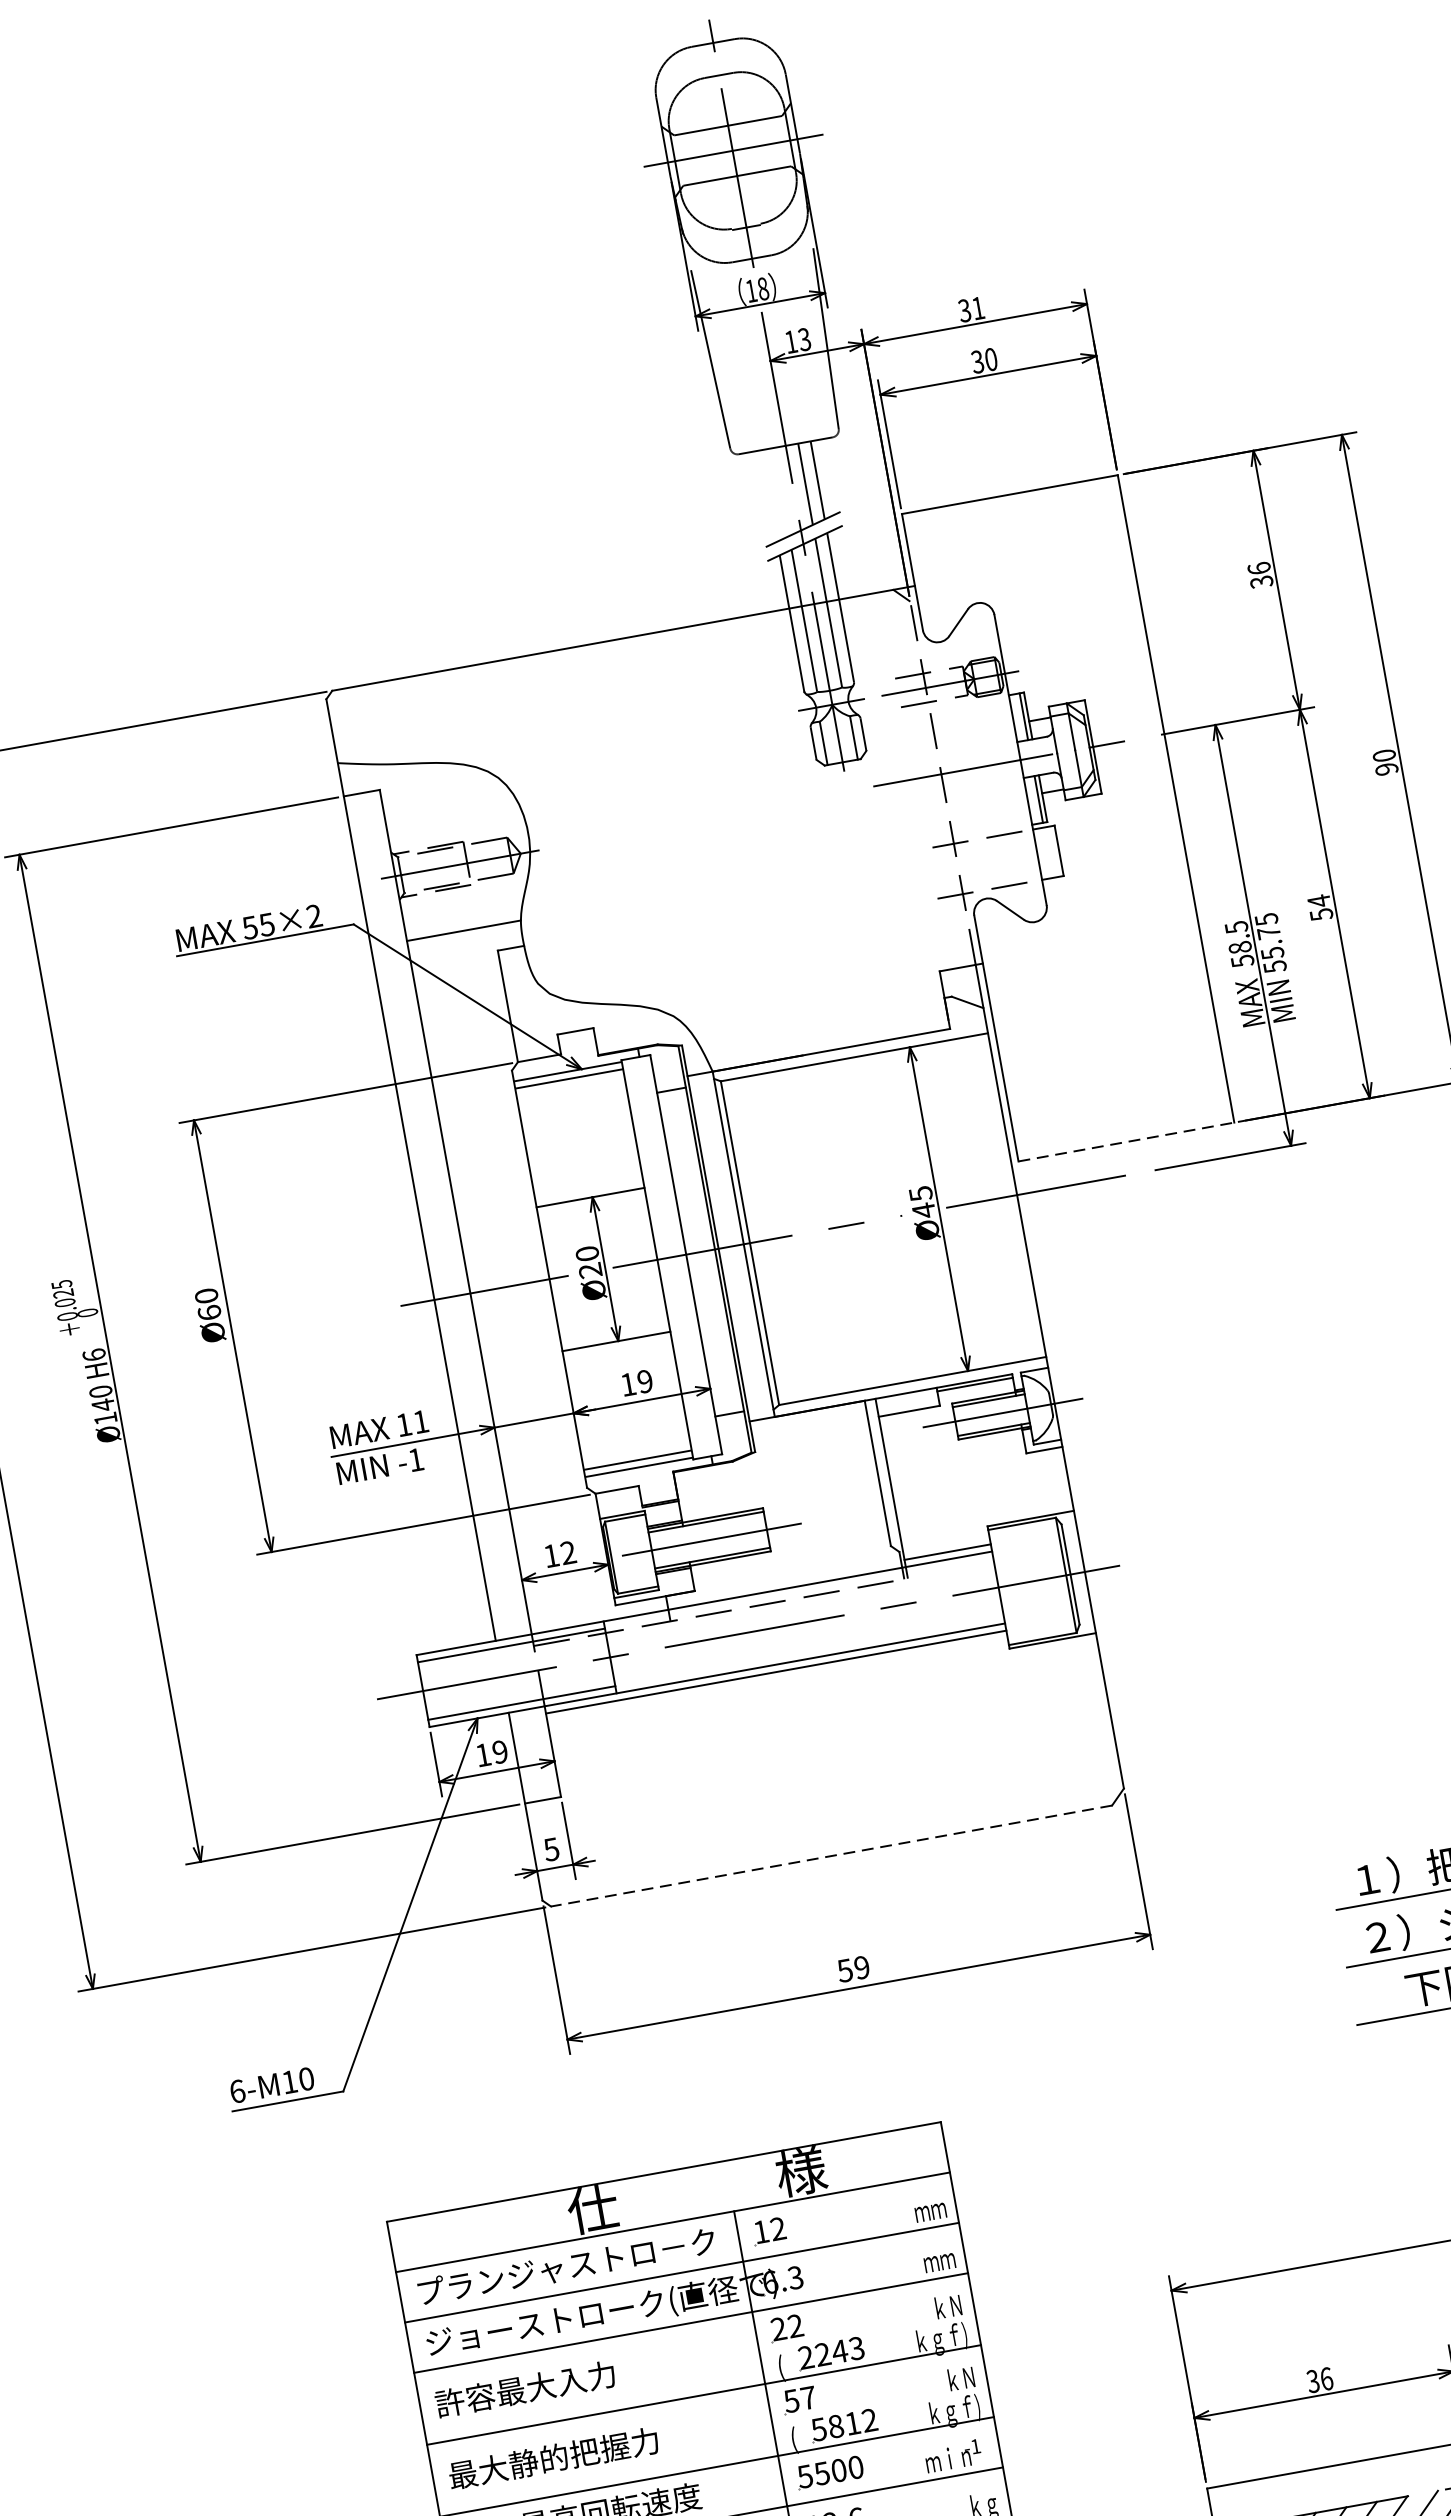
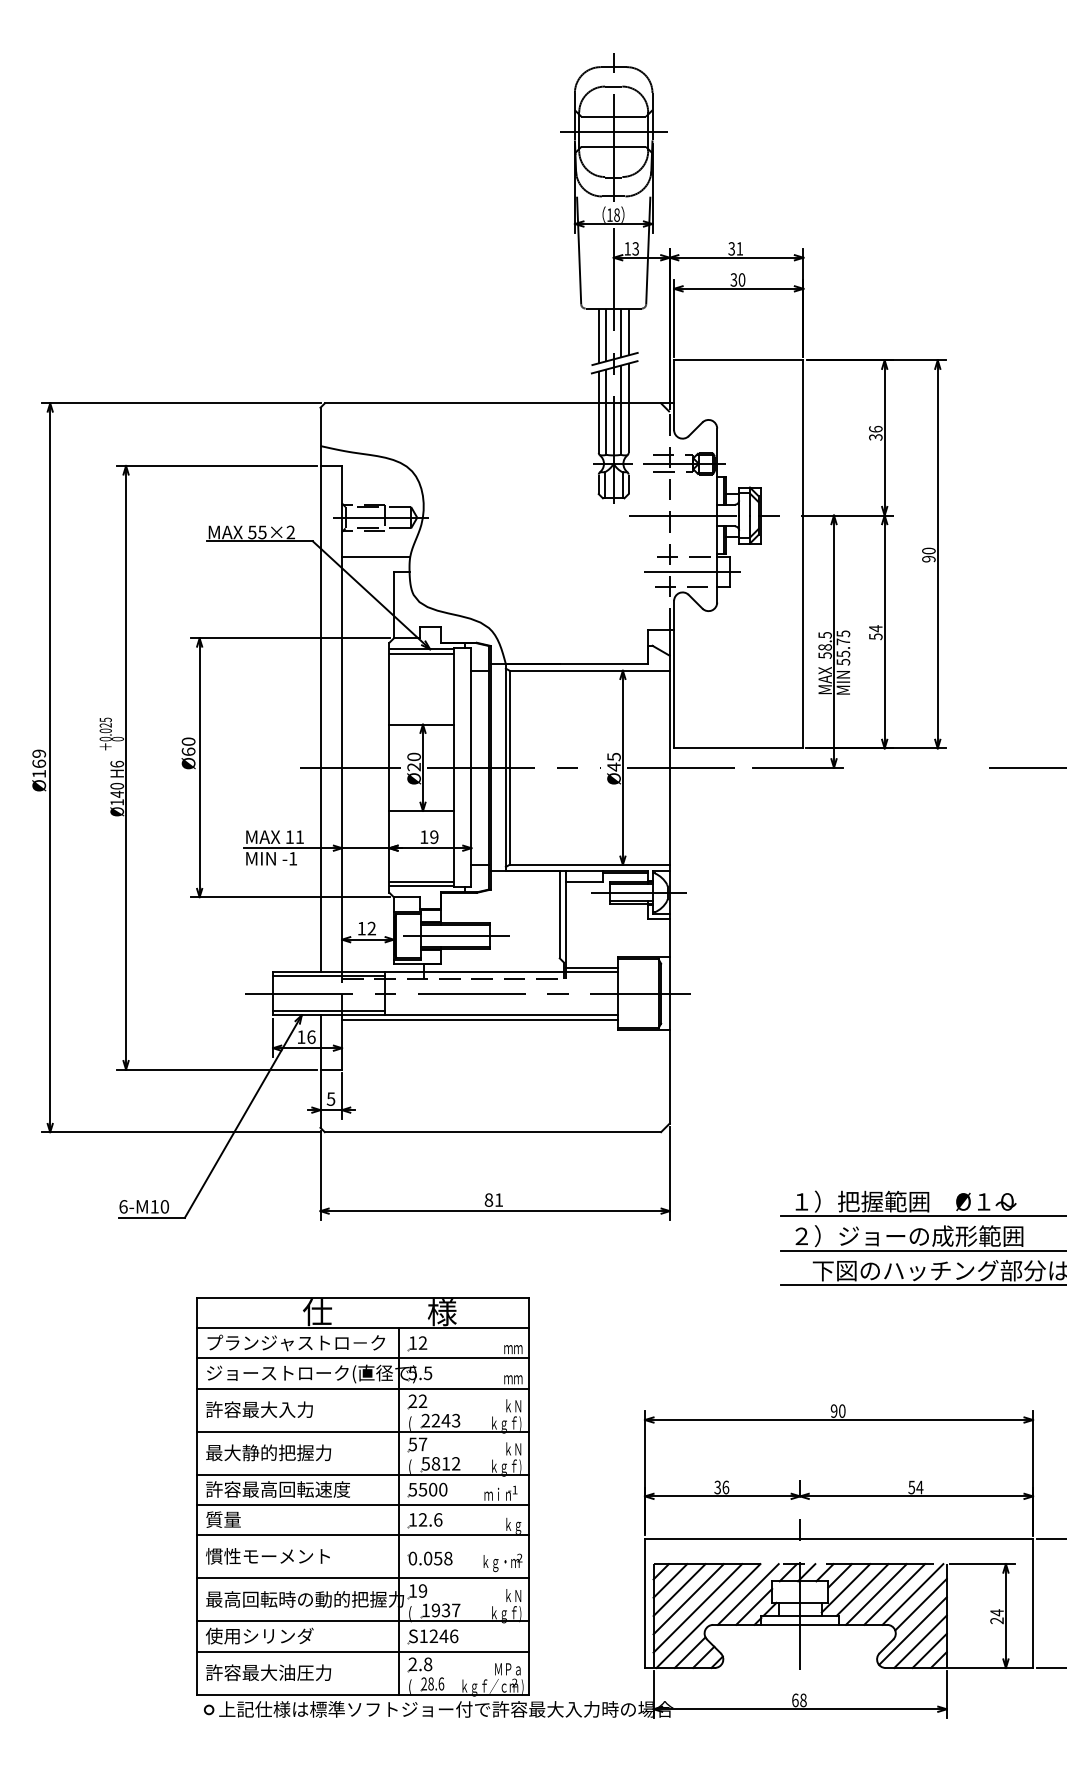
line: (781, 491) -> (606, 334), added
line: (768, 495) -> (598, 335), added
line: (994, 862) -> (691, 572), added
line: (1126, 1142) -> (738, 748), dashed -> solid
text: (500, 1752) -> (311, 1037), 19 -> 16
line: (830, 1856) -> (492, 1132), dashed -> solid
text: (852, 1968) -> (493, 1199), 59 -> 81
text: (783, 2280) -> (420, 1373), 6.3 -> 5.5

